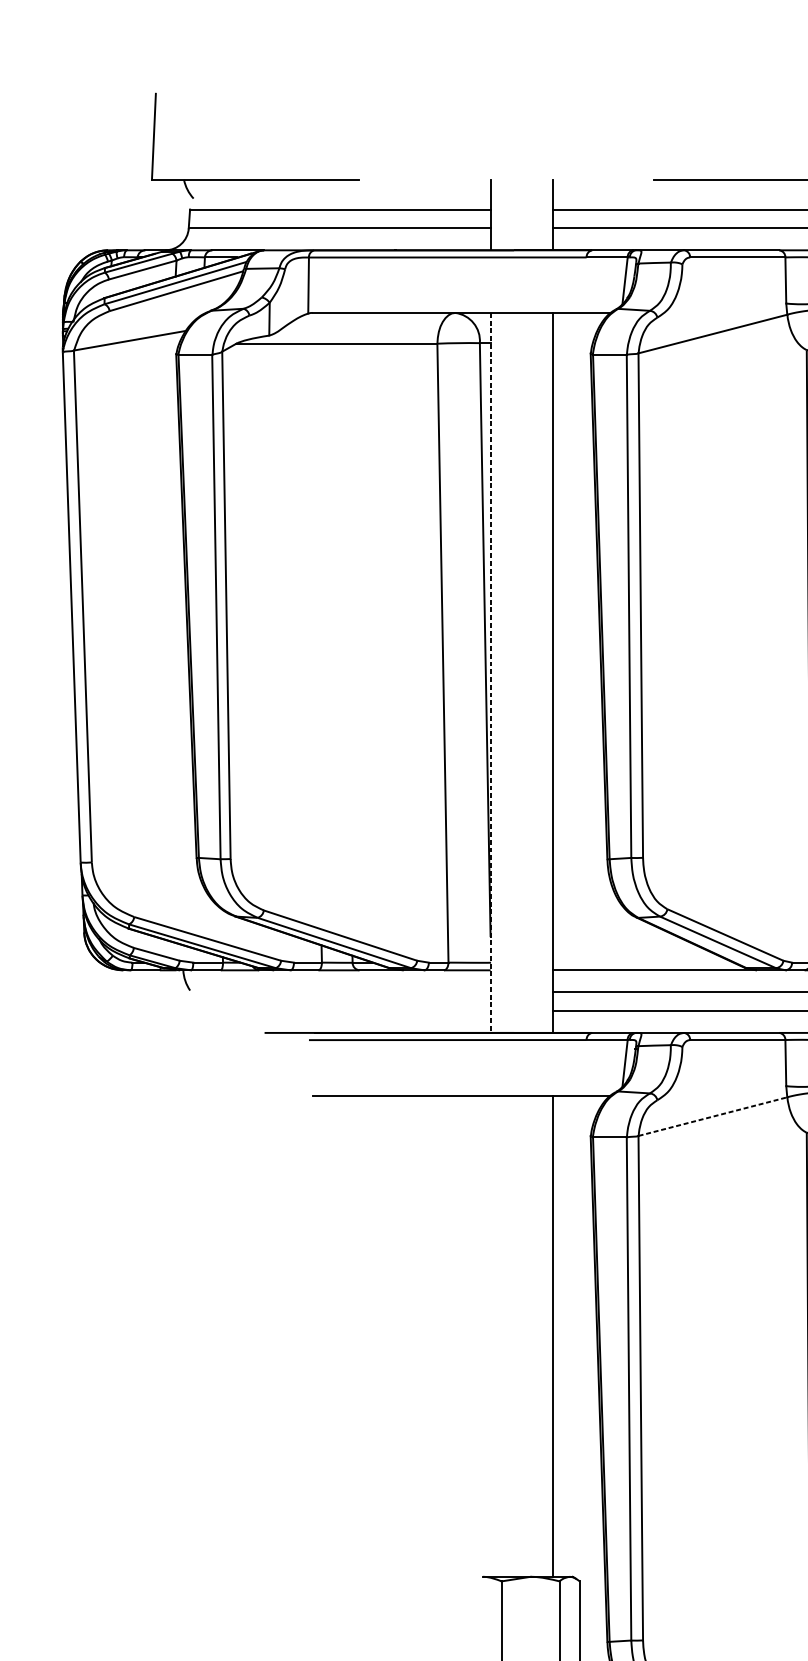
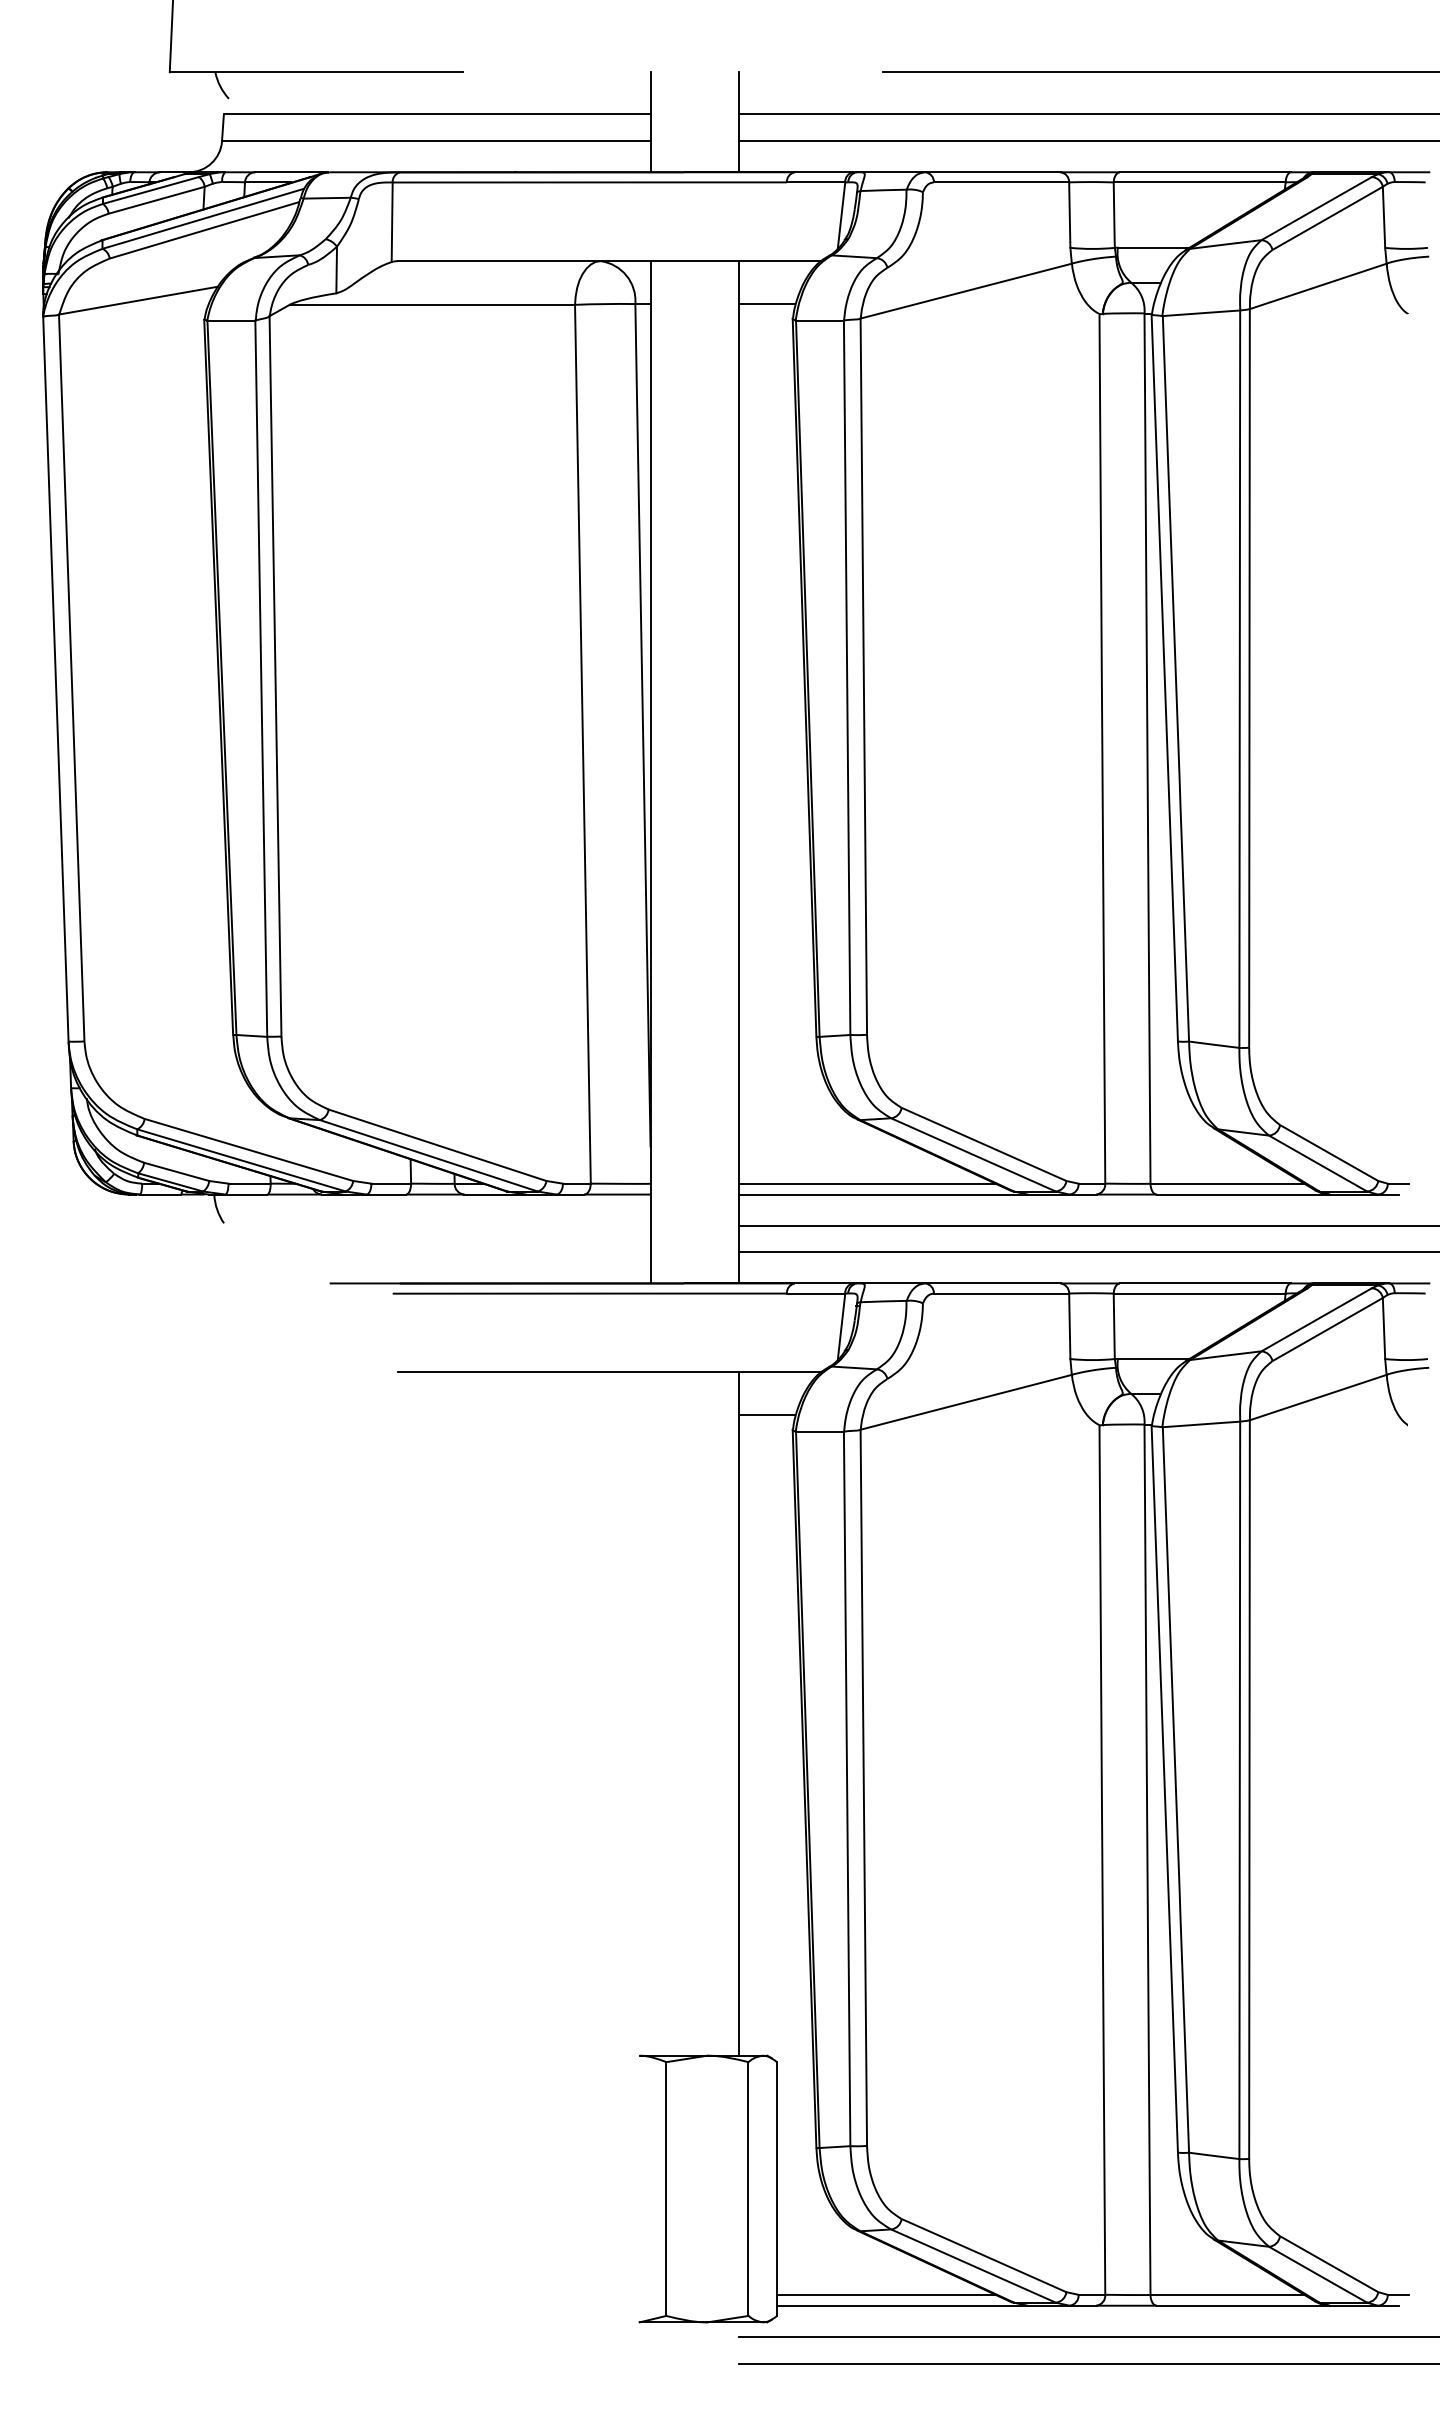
line: (572, 343) -> (766, 304), added
line: (490, 673) -> (650, 772), dashed -> solid
line: (643, 962) -> (867, 1183), added
line: (713, 1116) -> (966, 1402), dashed -> solid
line: (572, 1125) -> (766, 1415), added

